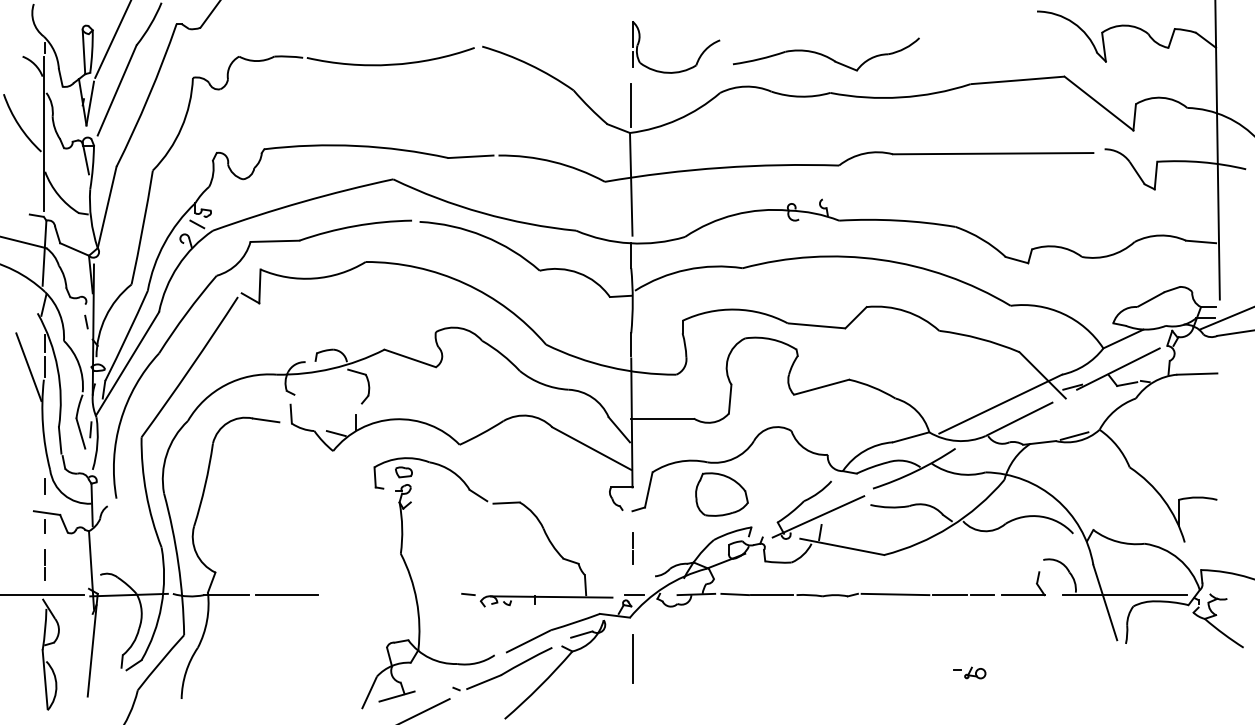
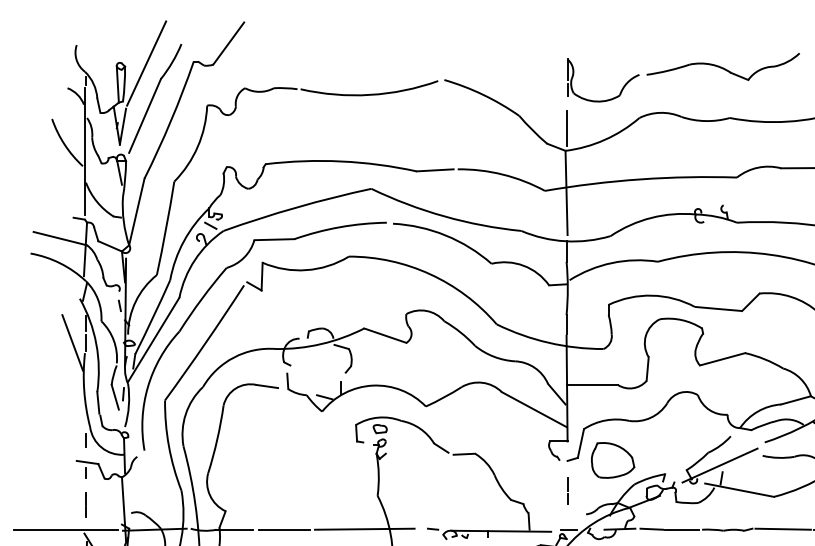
part: (826, 54) -> (723, 66), moved
part: (721, 494) -> (612, 460), moved
line: (384, 594) -> (364, 529), added

